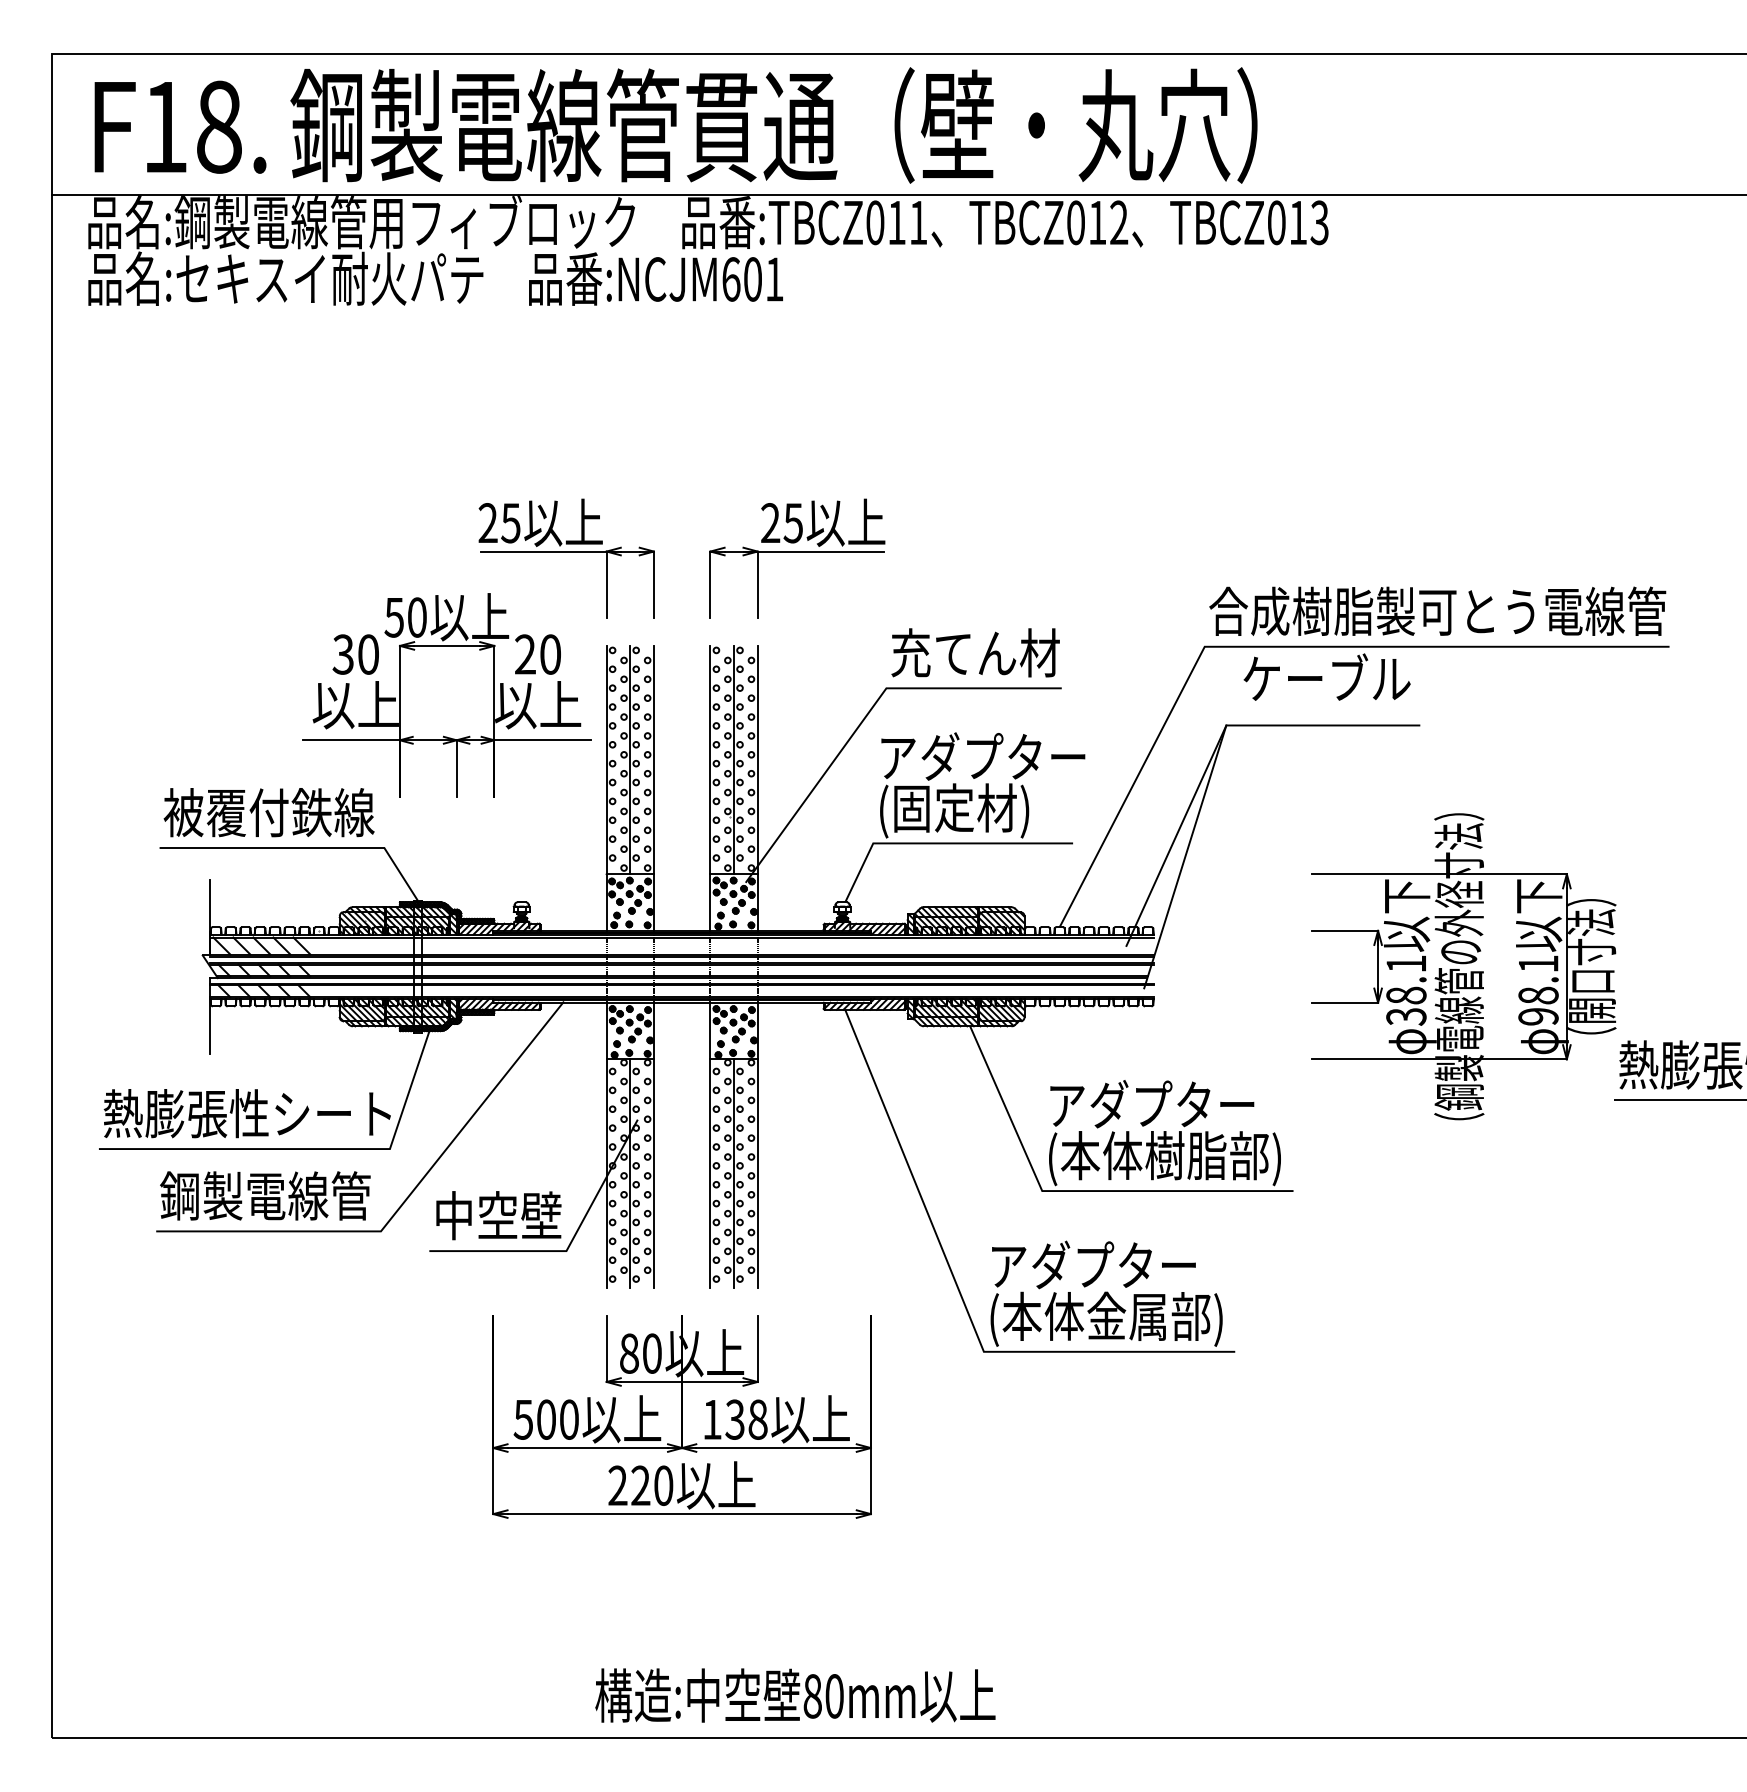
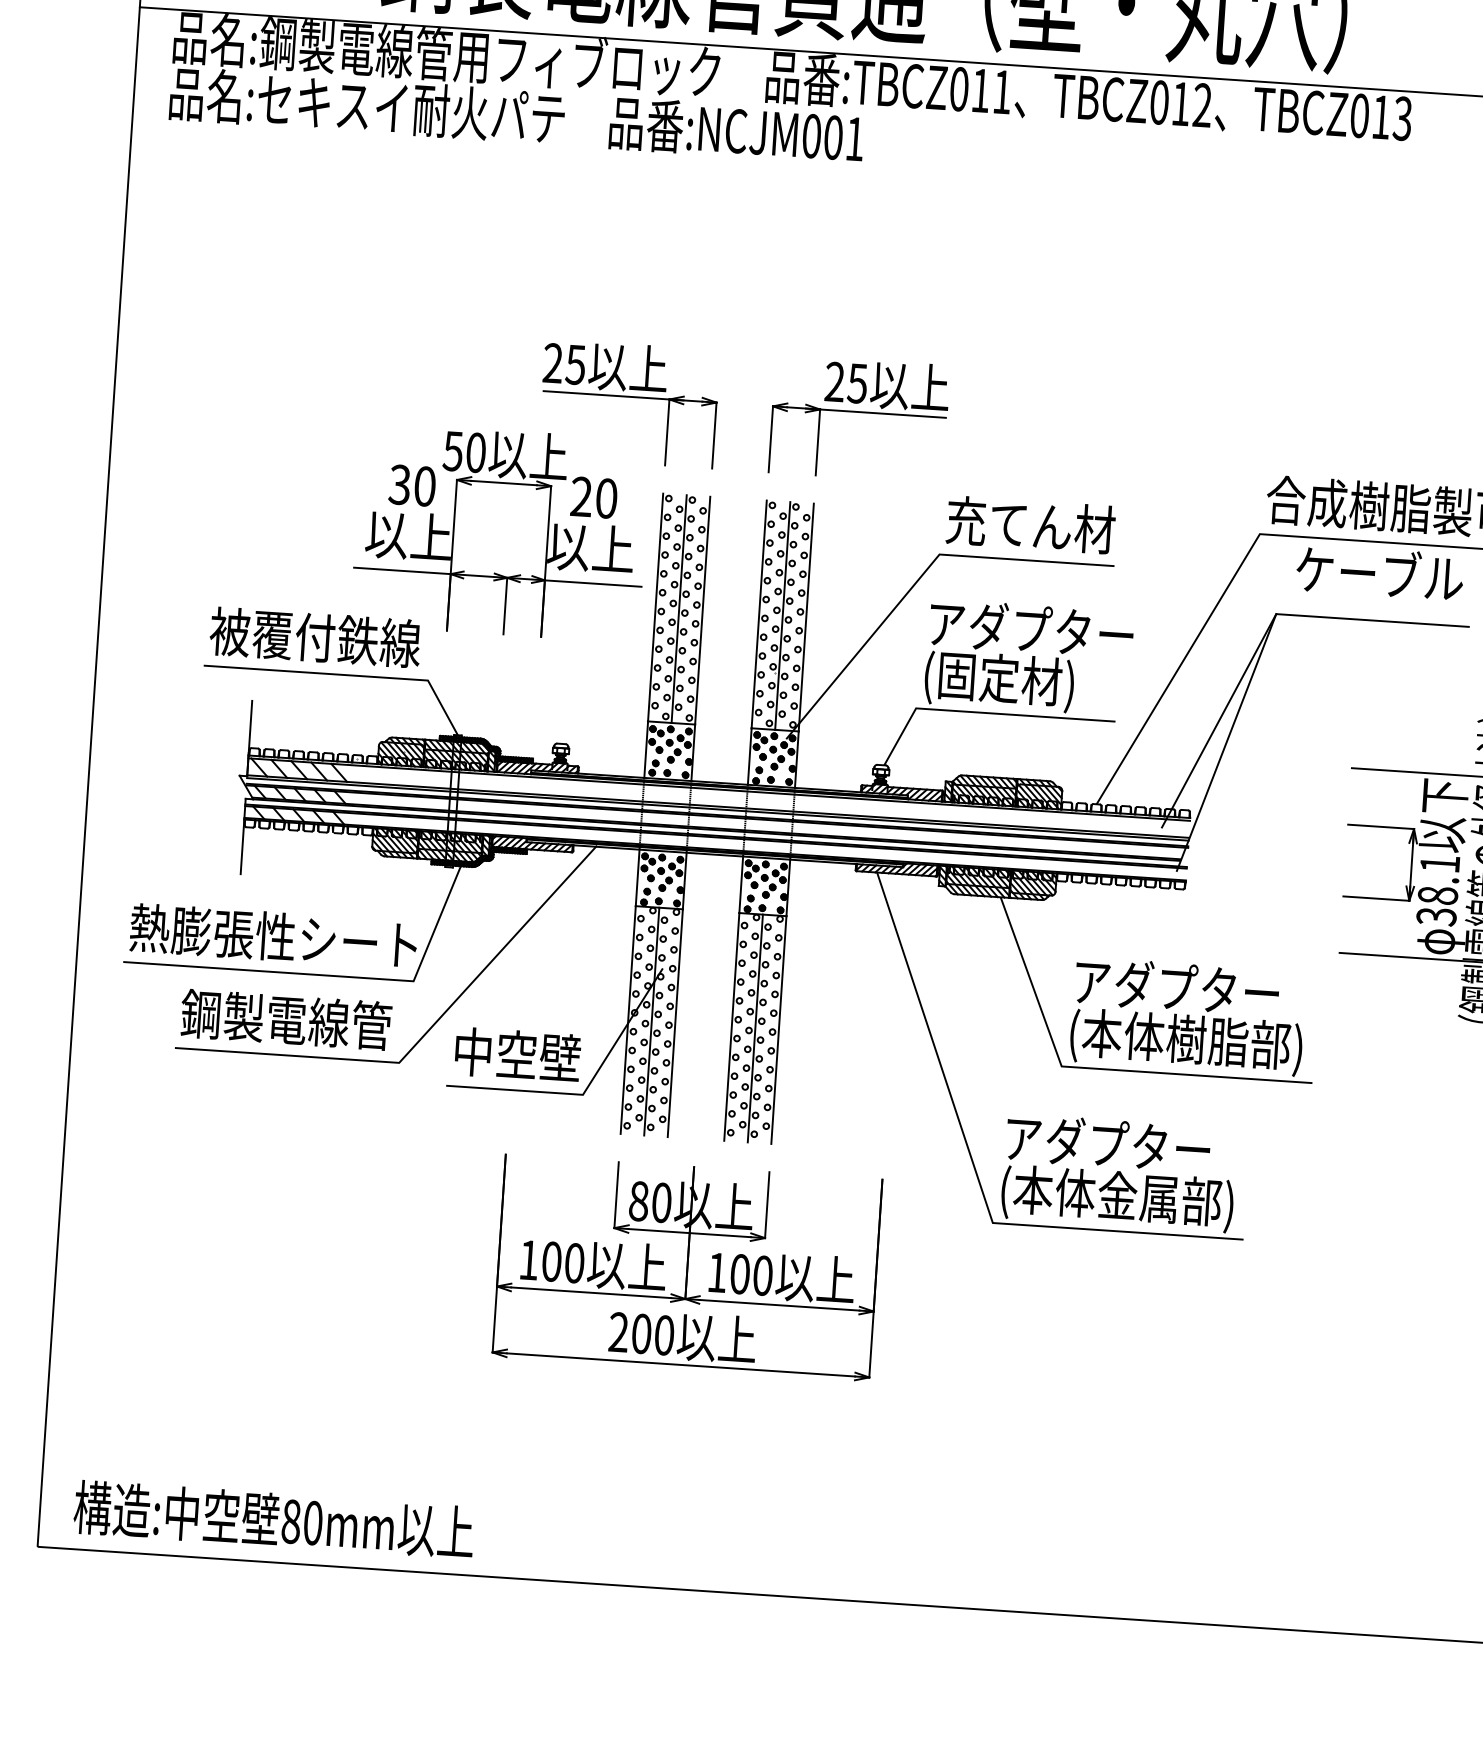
text: (731, 279) -> (812, 136), :NCJM601 -> :NCJM001
text: (522, 1419) -> (527, 1259), 500 -> 100
text: (746, 1419) -> (751, 1274), 138 -> 100
text: (640, 1485) -> (641, 1333), 220 -> 200
text: (795, 1695) -> (274, 1519), moved

